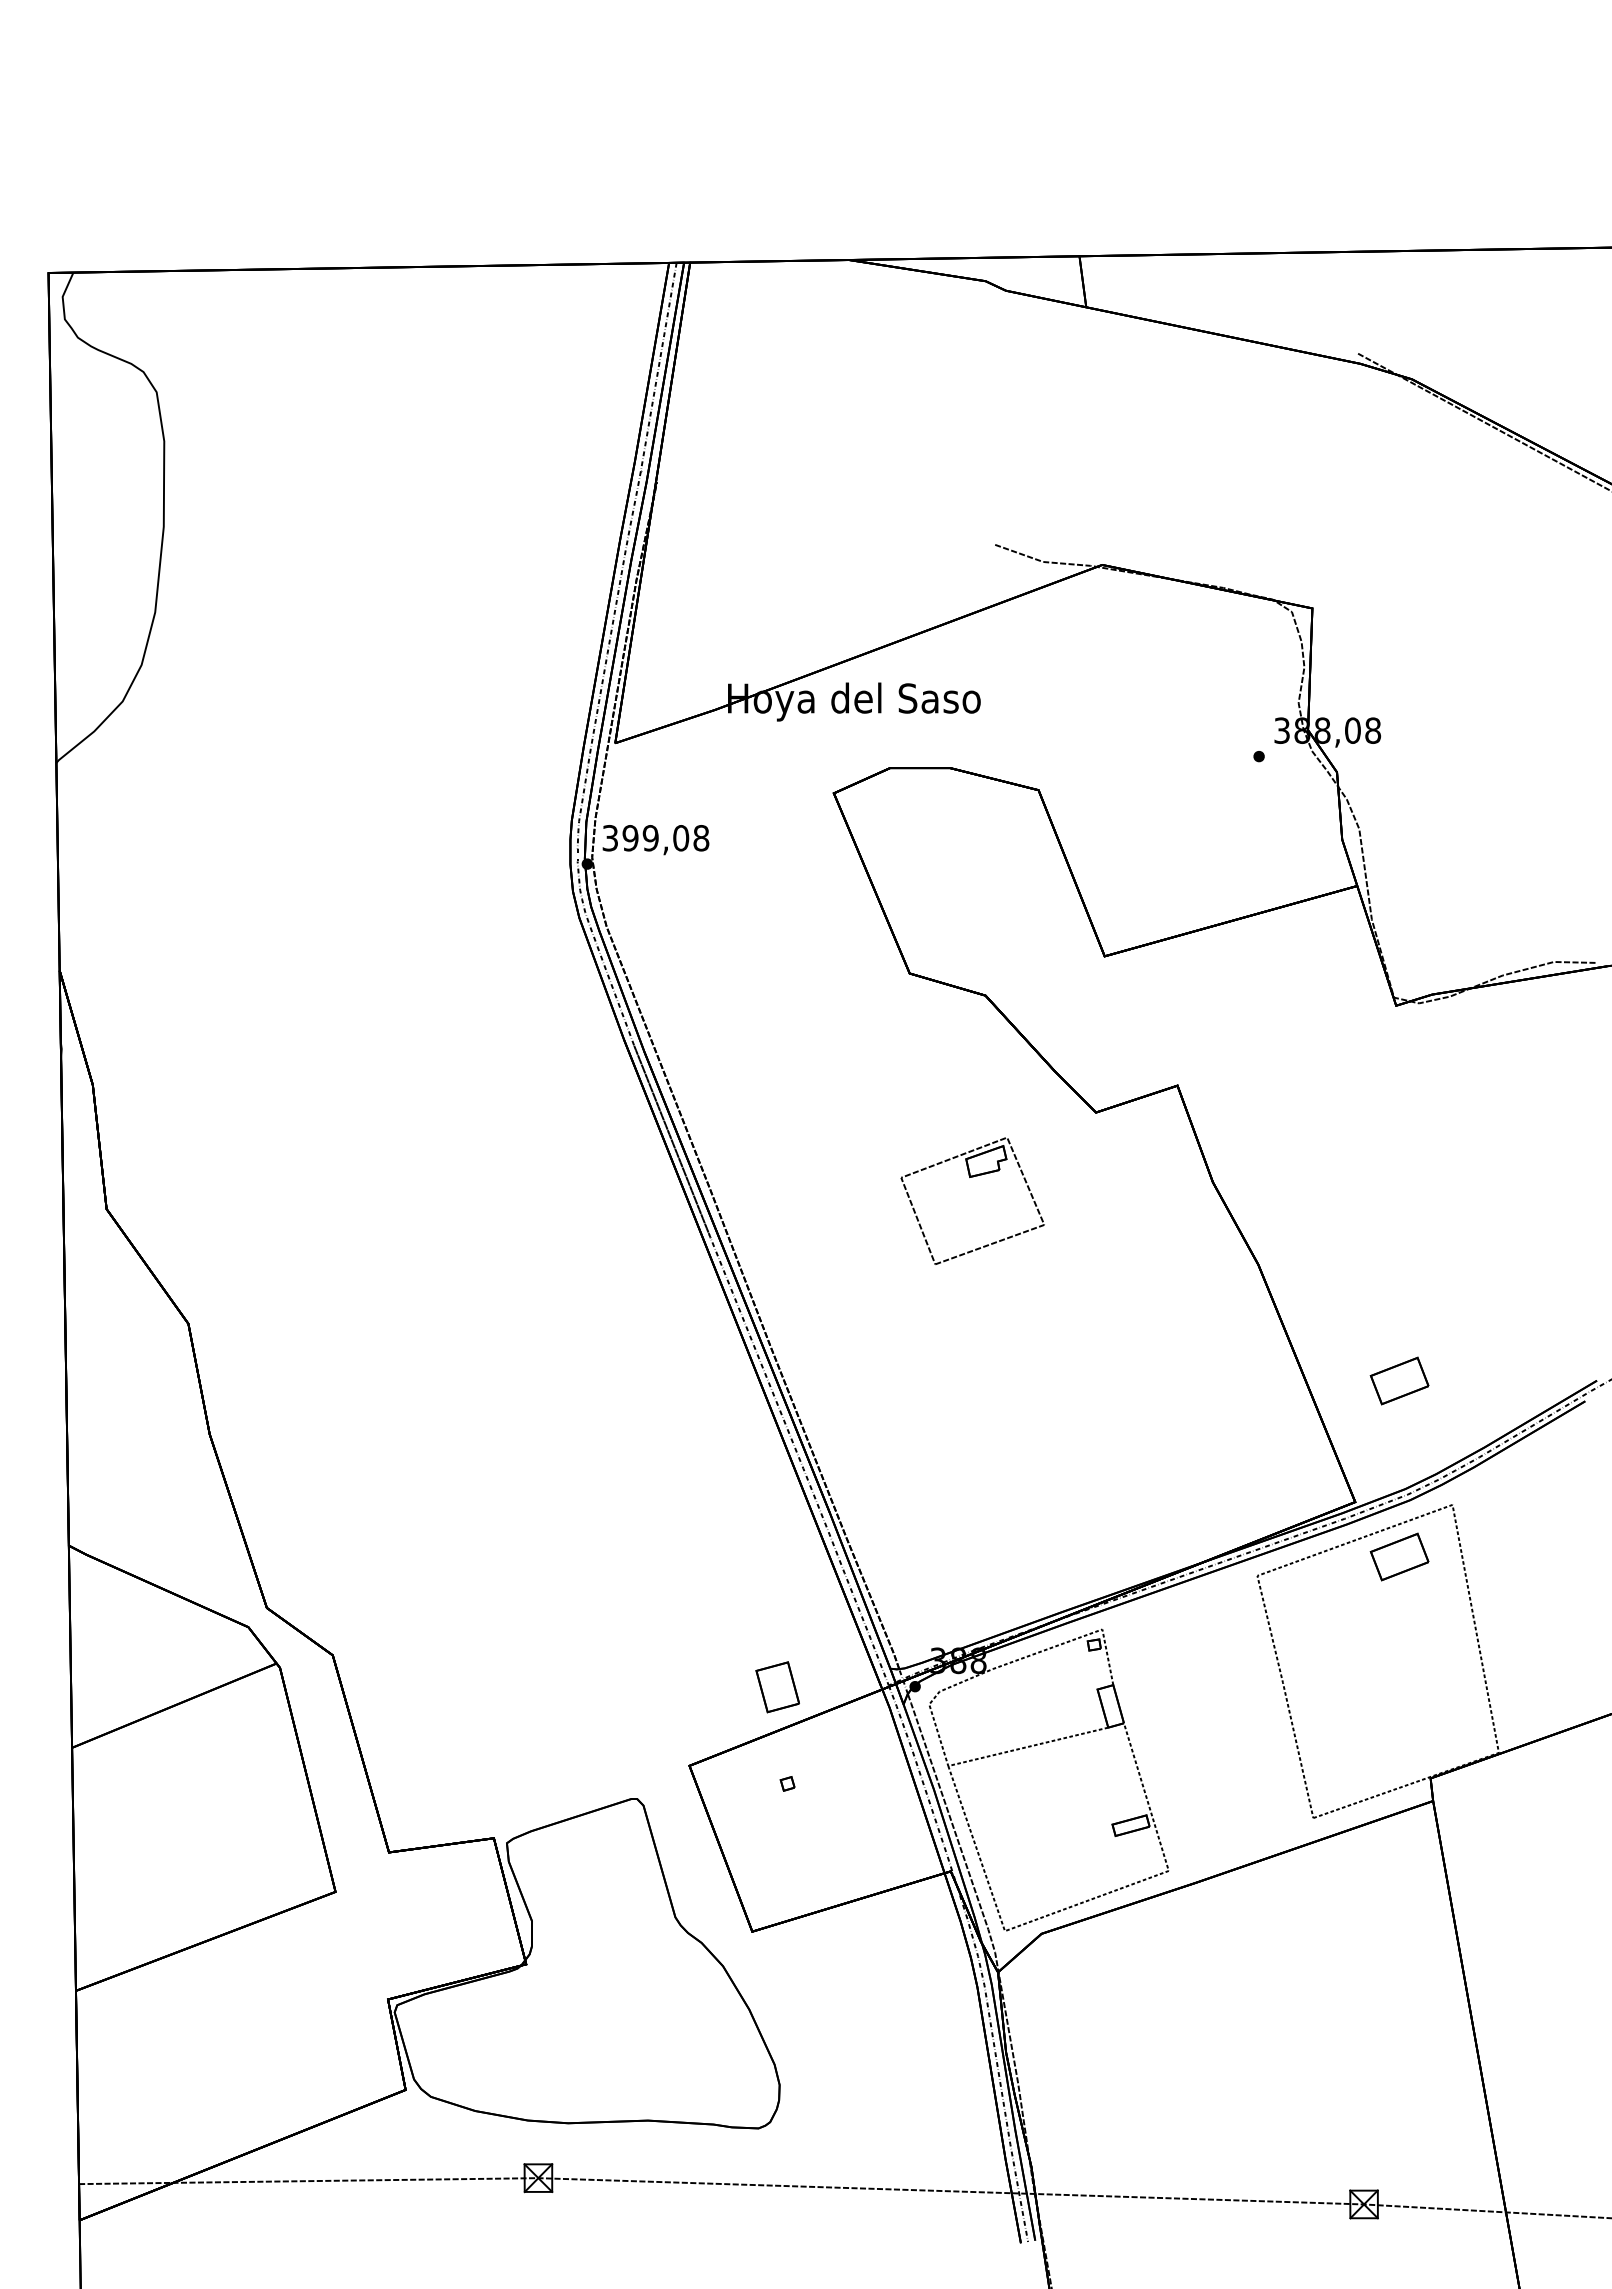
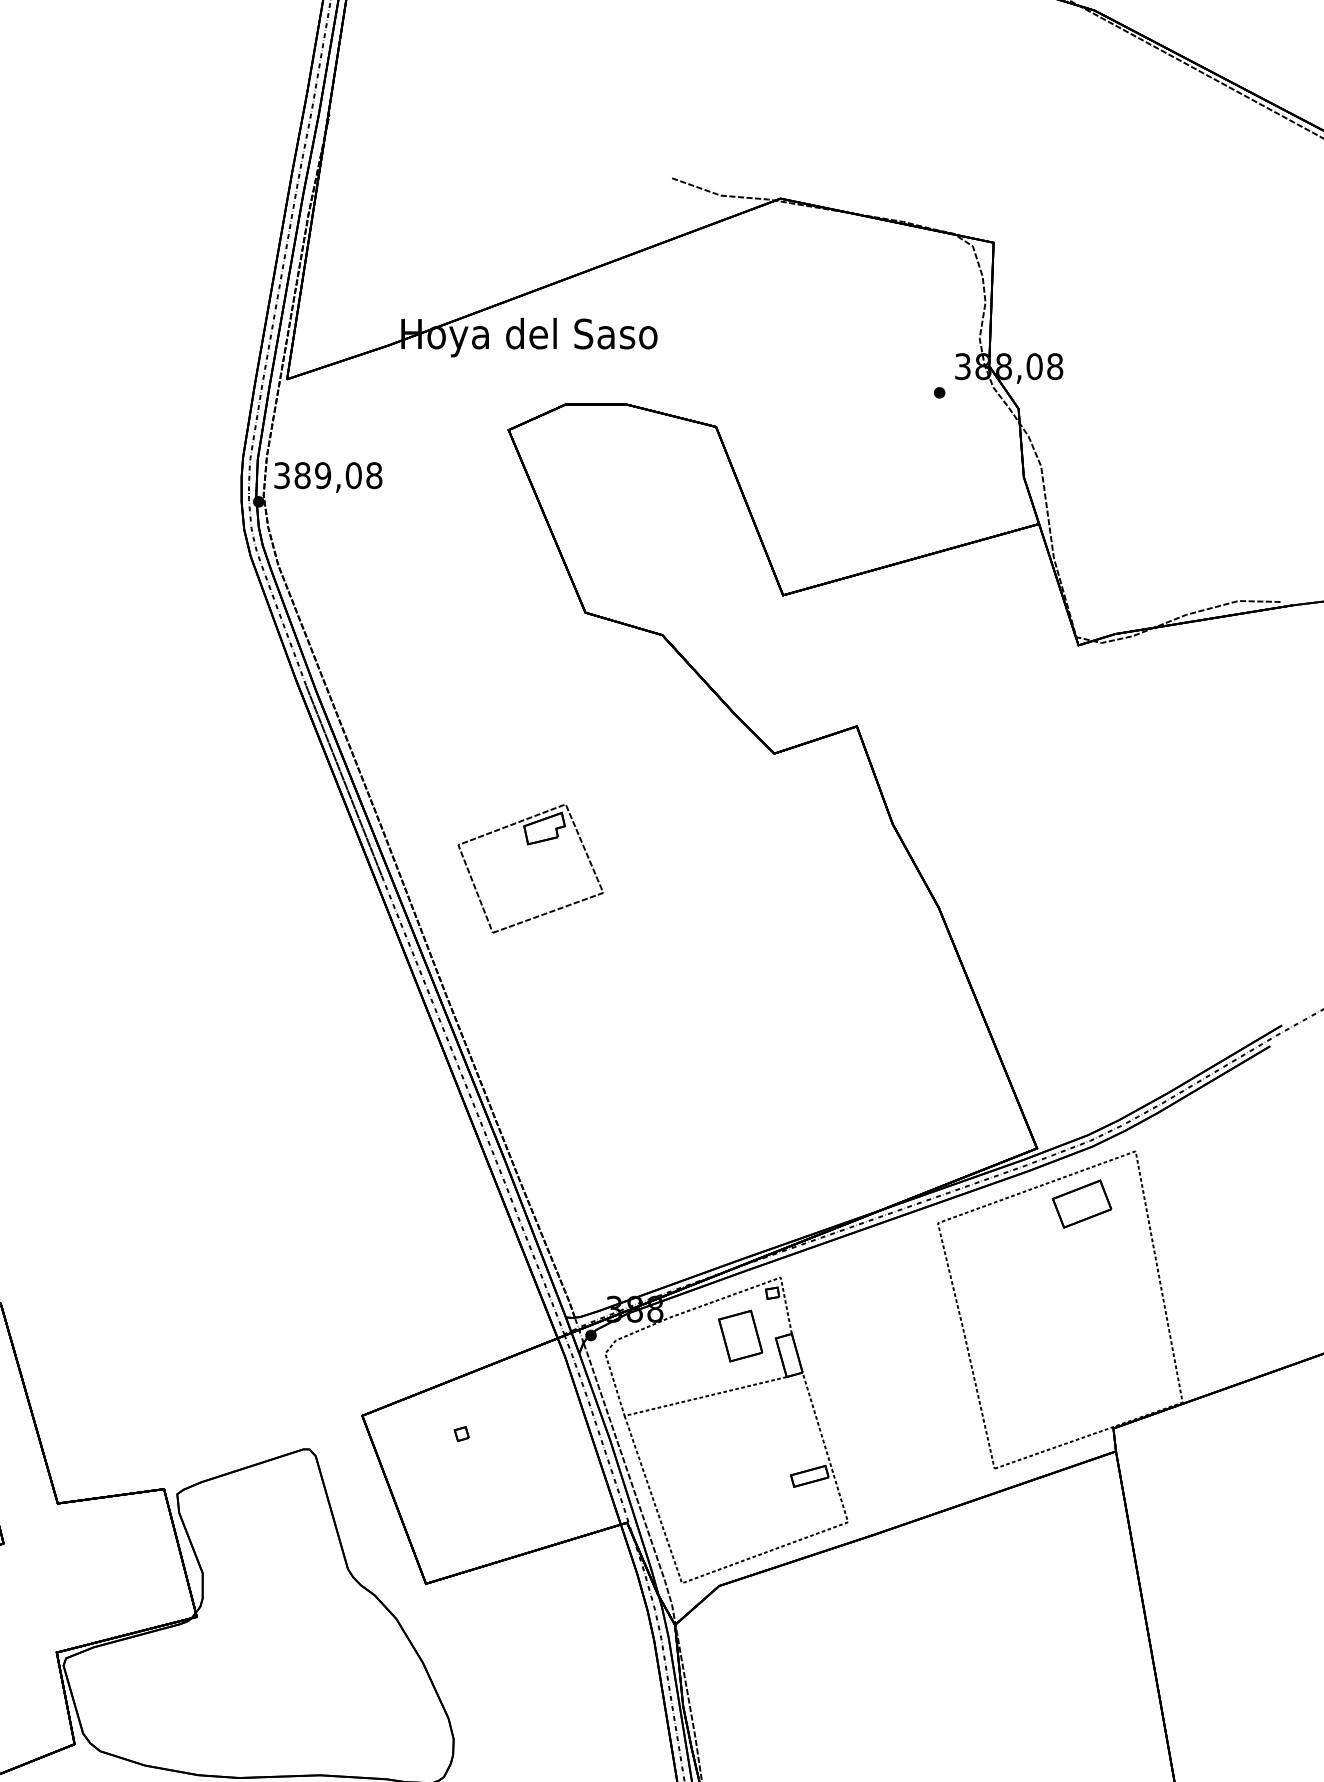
text: (630, 838) -> (302, 475), 399,08 -> 389,08
part: (972, 1177) -> (530, 844), moved
part: (1399, 1380) -> (1081, 1025), removed
part: (777, 1687) -> (740, 1336), moved

